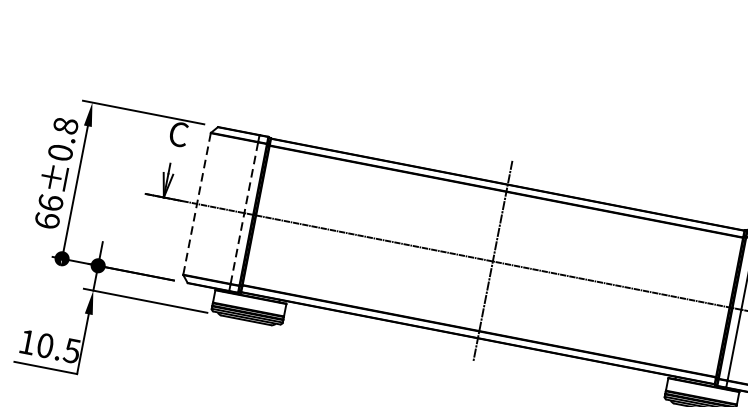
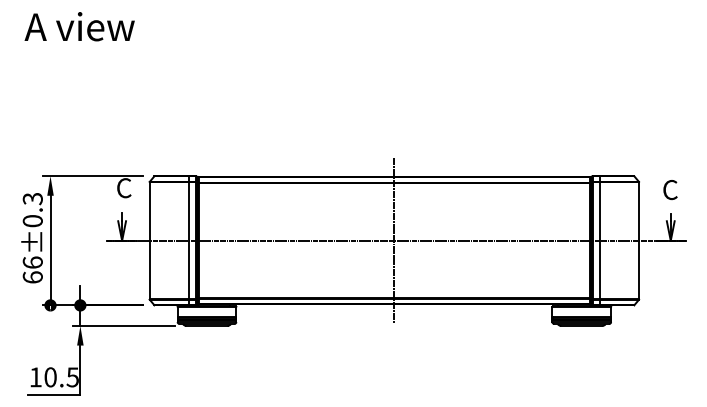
text: (65, 125) -> (32, 198), 66±0.8 -> 66±0.3
line: (196, 203) -> (149, 240), dashed -> solid
line: (244, 212) -> (188, 240), dashed -> solid

